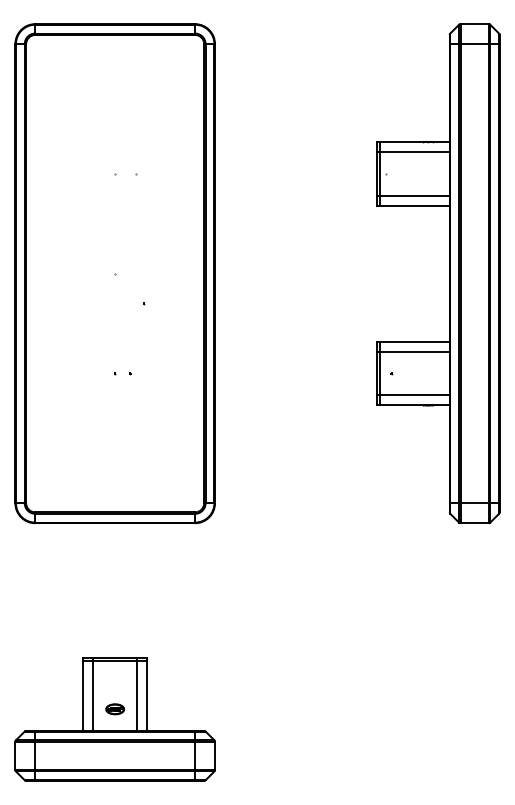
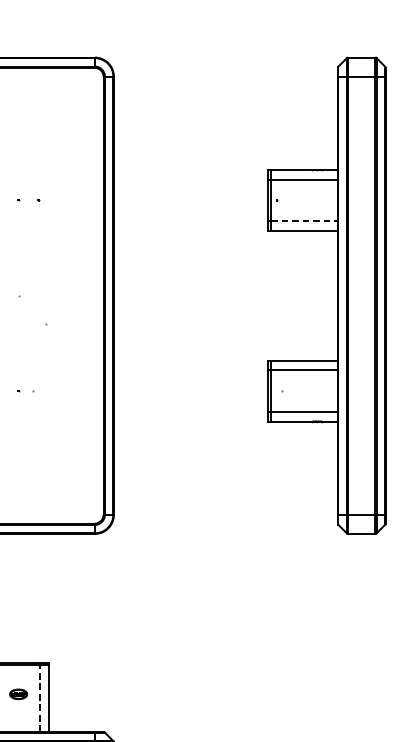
line: (414, 195) -> (304, 221), solid -> dashed
line: (137, 696) -> (39, 699), solid -> dashed
part: (114, 709) -> (17, 694), moved

